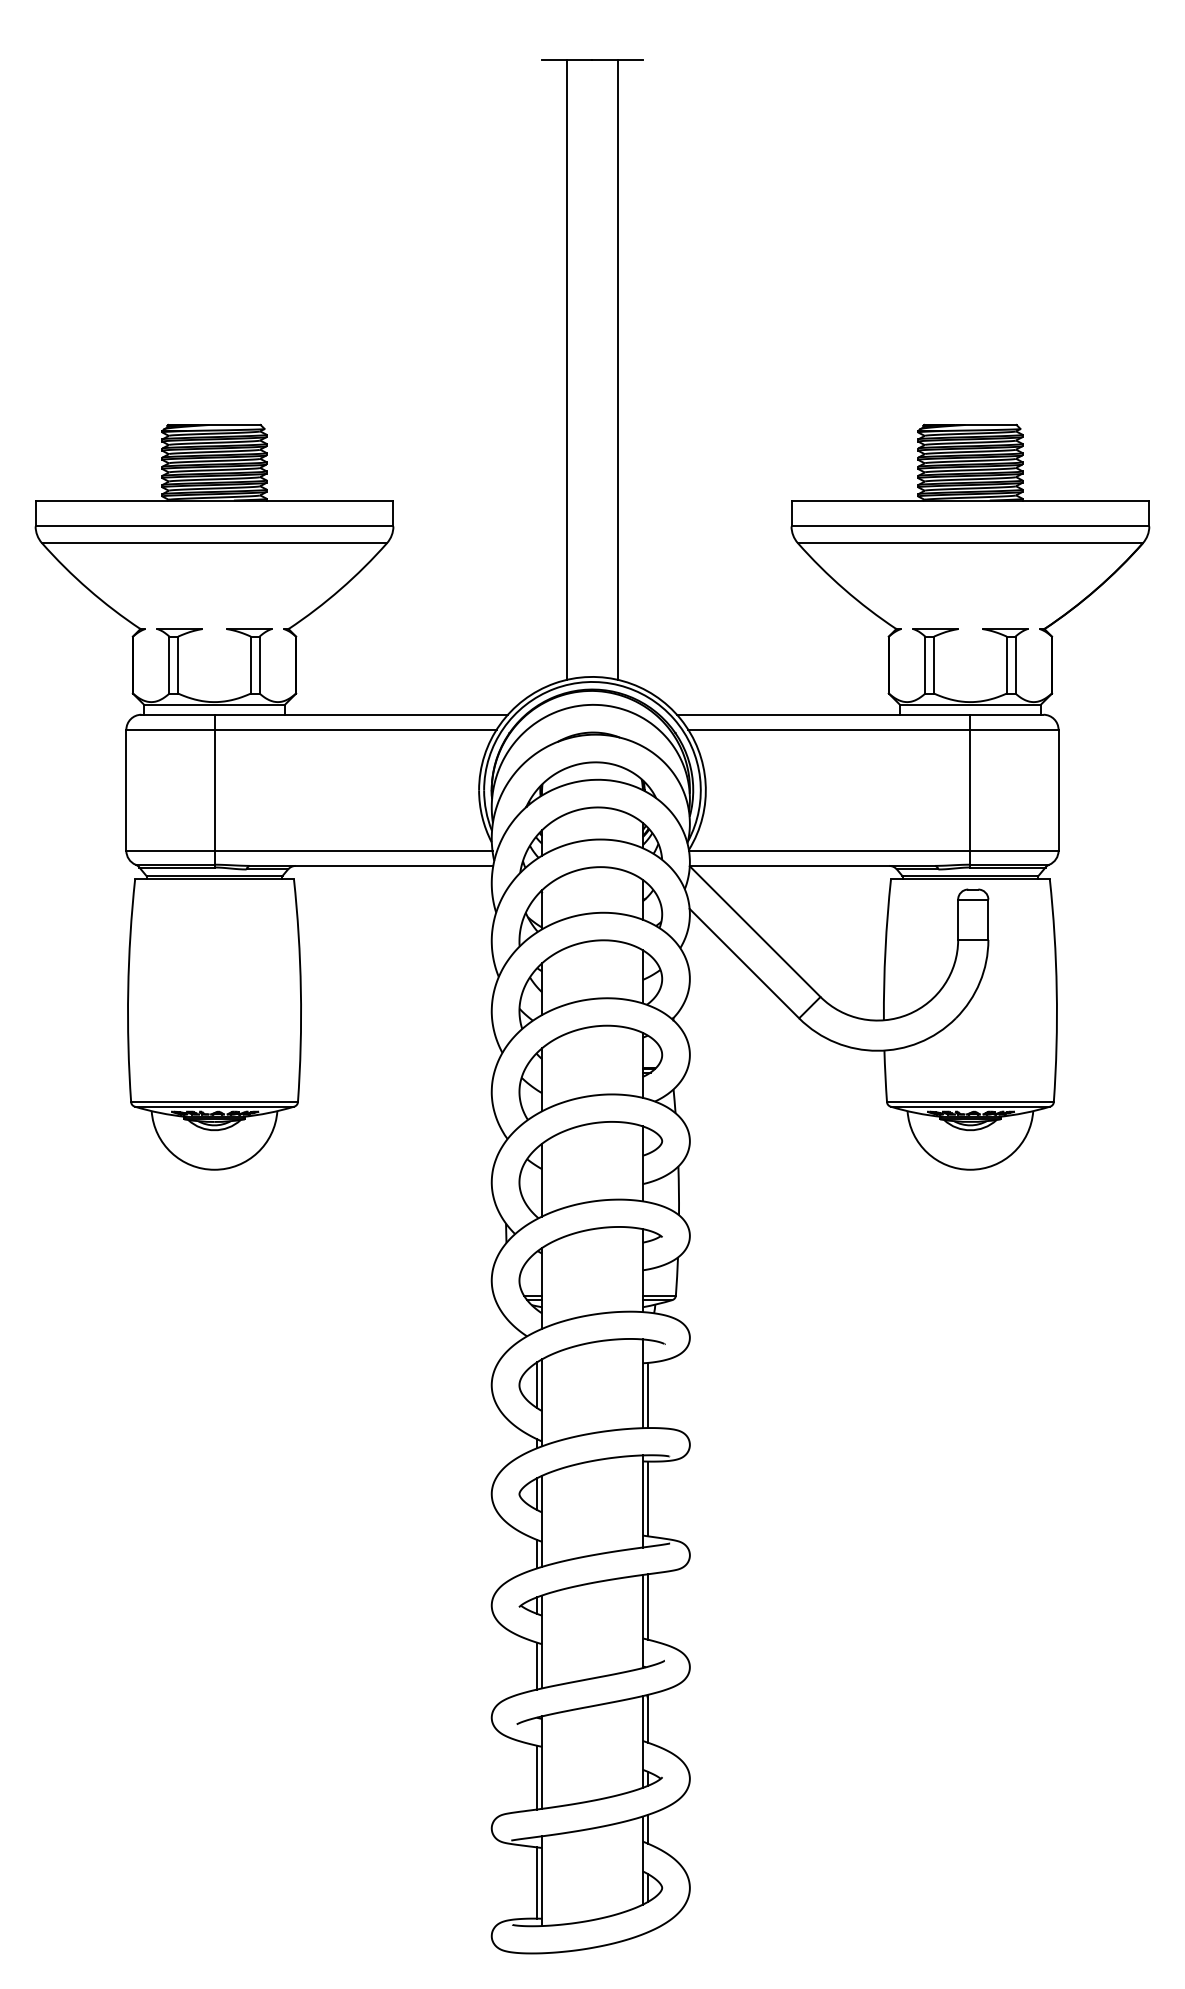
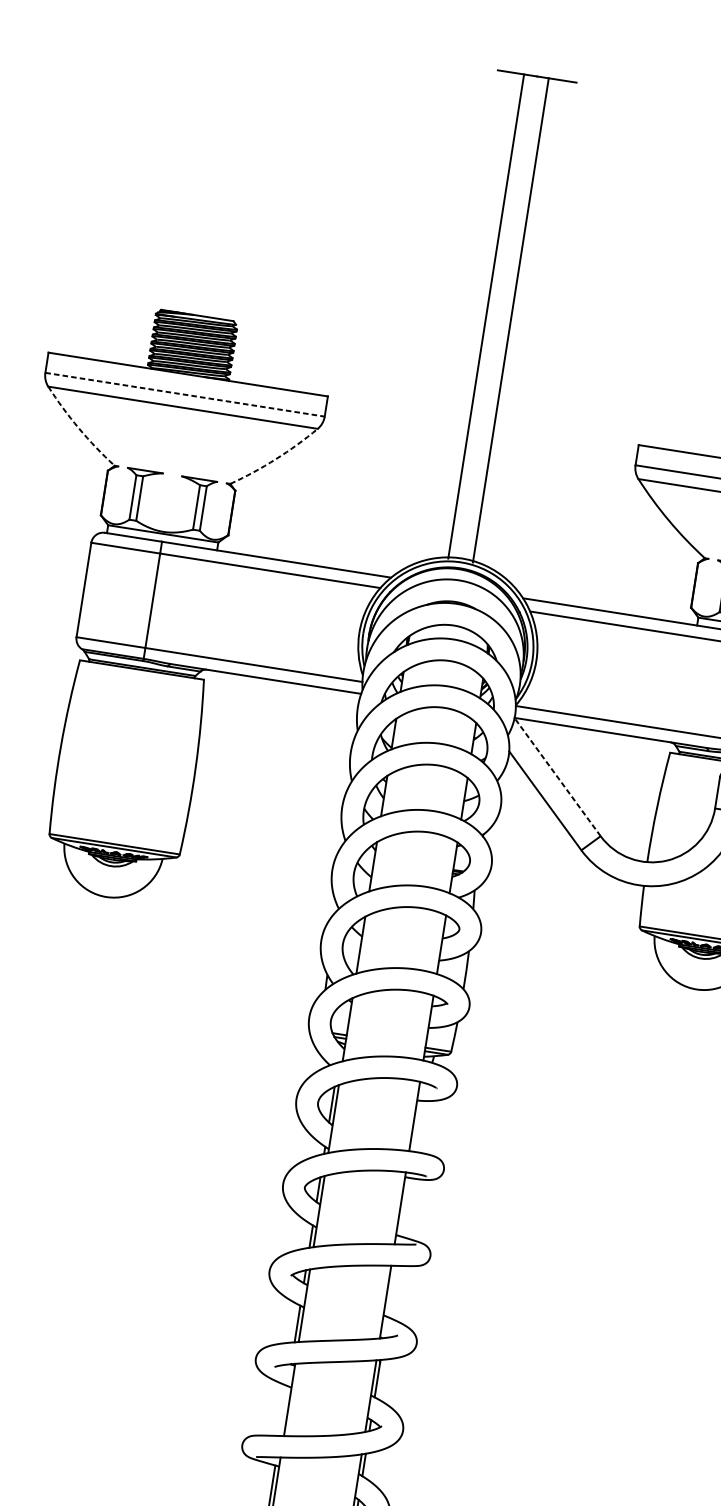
line: (567, 369) -> (511, 320), moved
line: (617, 369) -> (486, 316), moved
line: (214, 526) -> (185, 394), solid -> dashed
arc: (88, 589) -> (78, 428), solid -> dashed
arc: (340, 589) -> (275, 459), solid -> dashed
line: (754, 931) -> (557, 777), solid -> dashed
line: (647, 1395) -> (416, 1126), removed
line: (647, 1498) -> (404, 1206), removed
line: (647, 1606) -> (391, 1290), removed
line: (537, 1777) -> (284, 1411), removed

